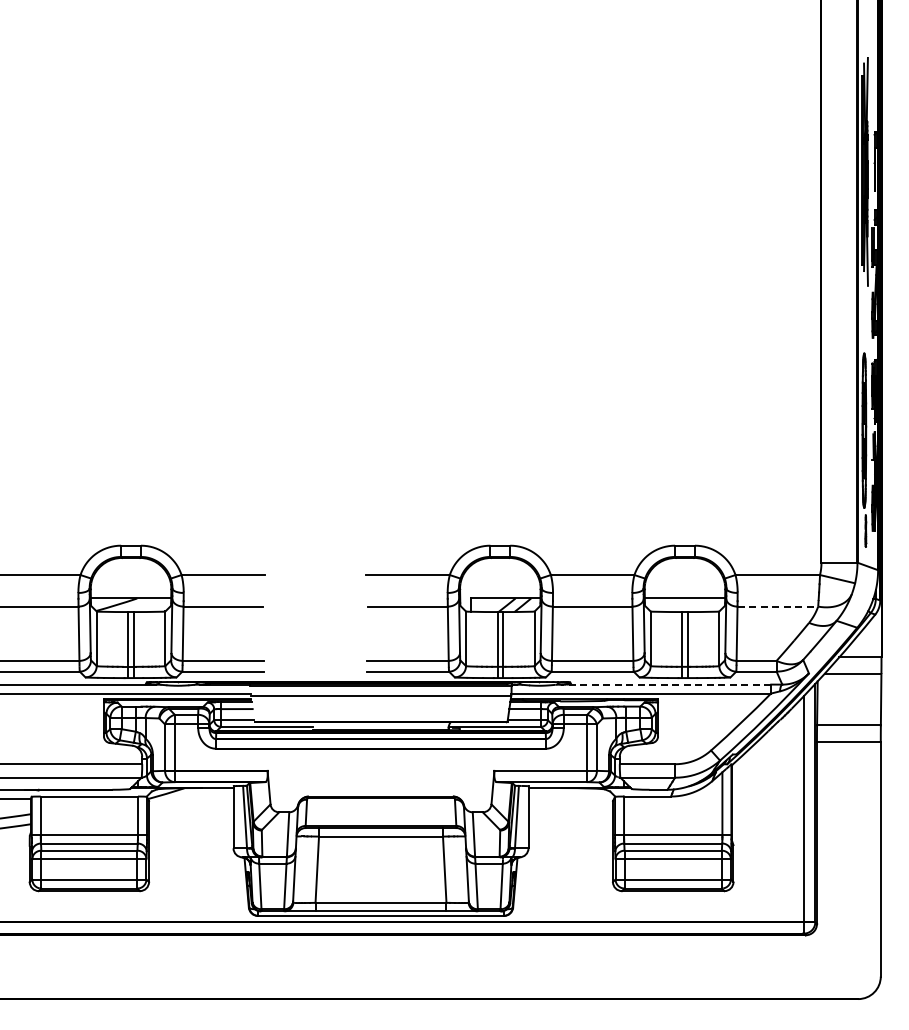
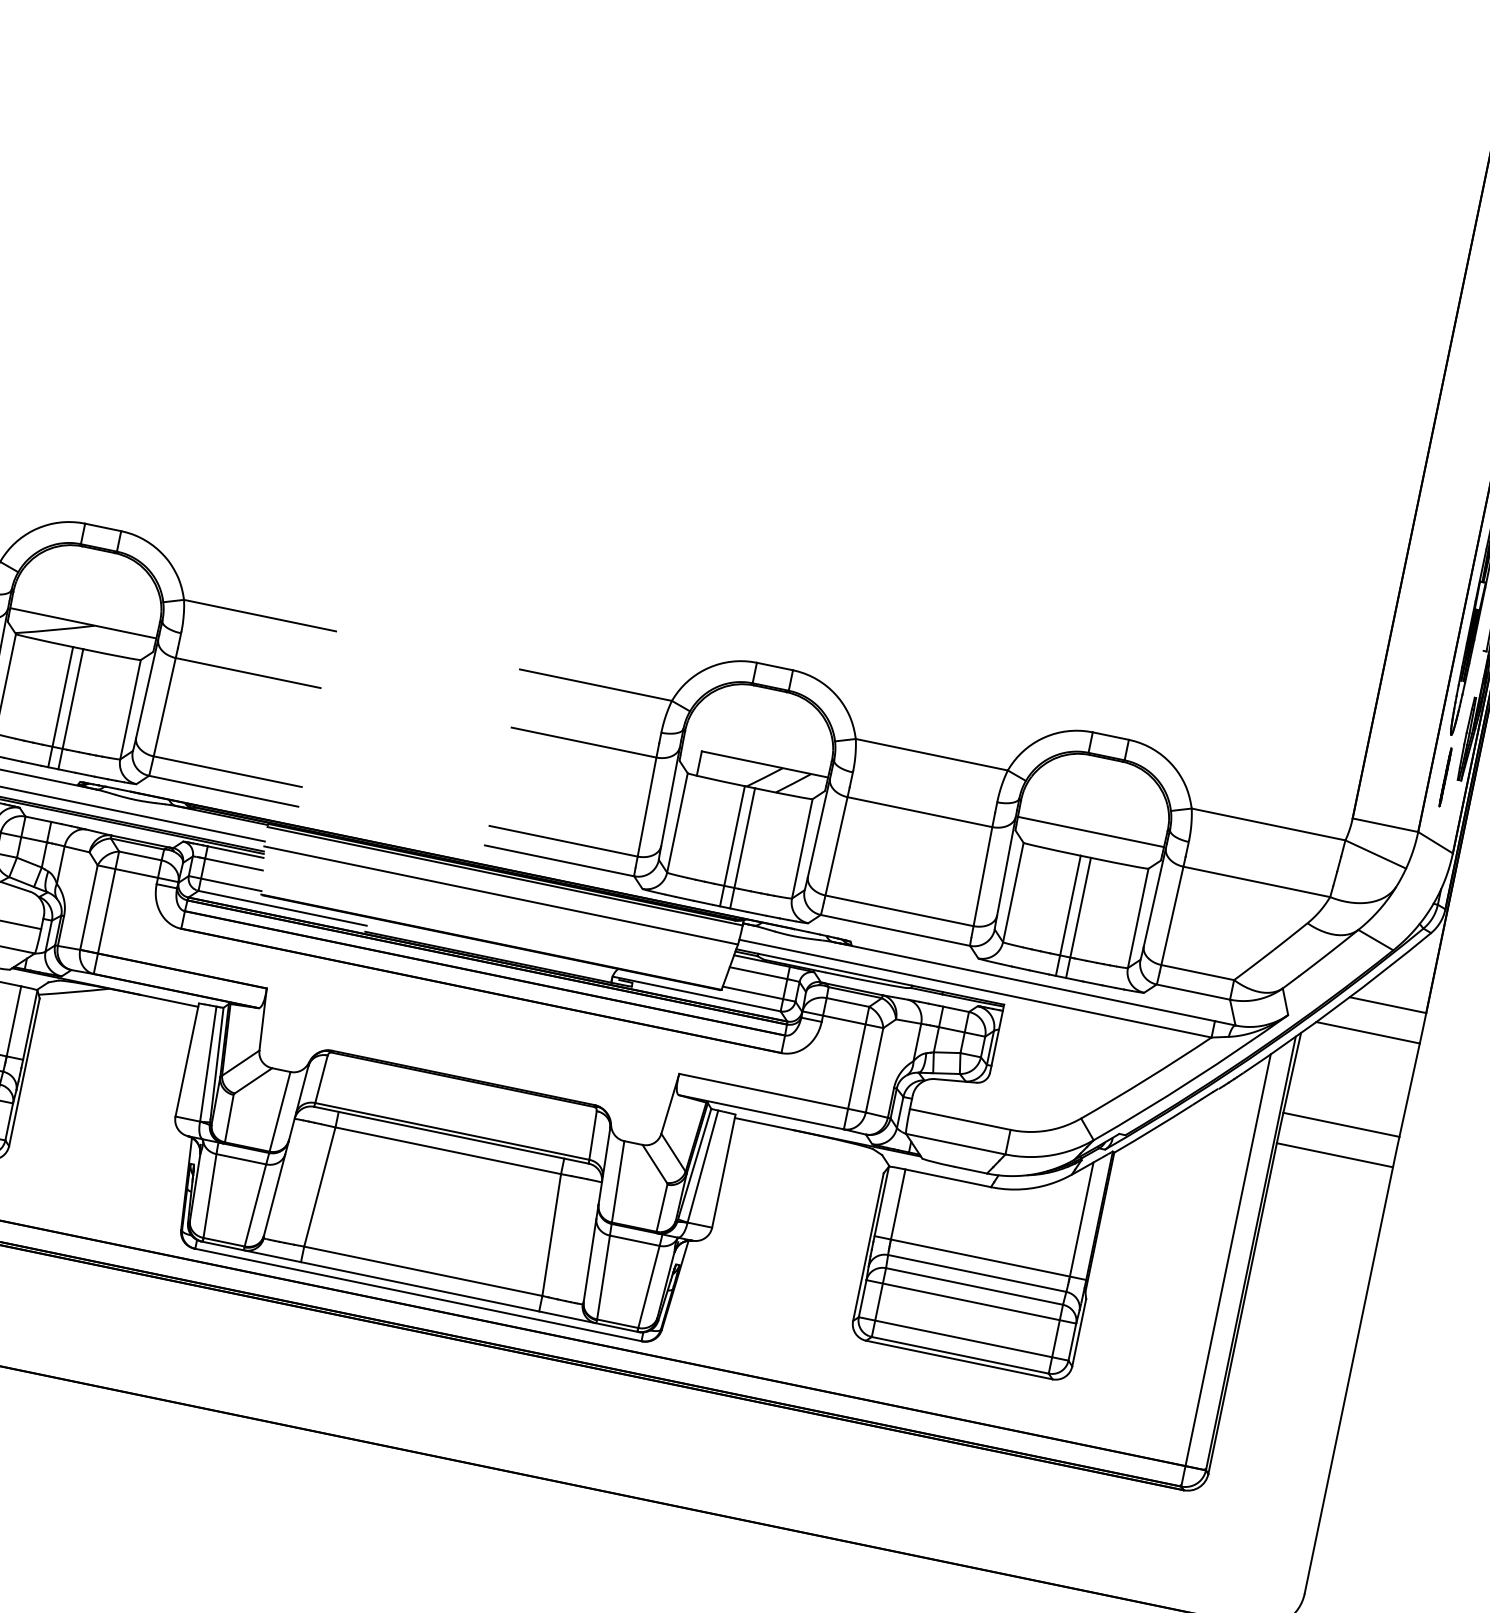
line: (778, 606) -> (1258, 881), dashed -> solid
line: (665, 684) -> (1023, 981), dashed -> solid

